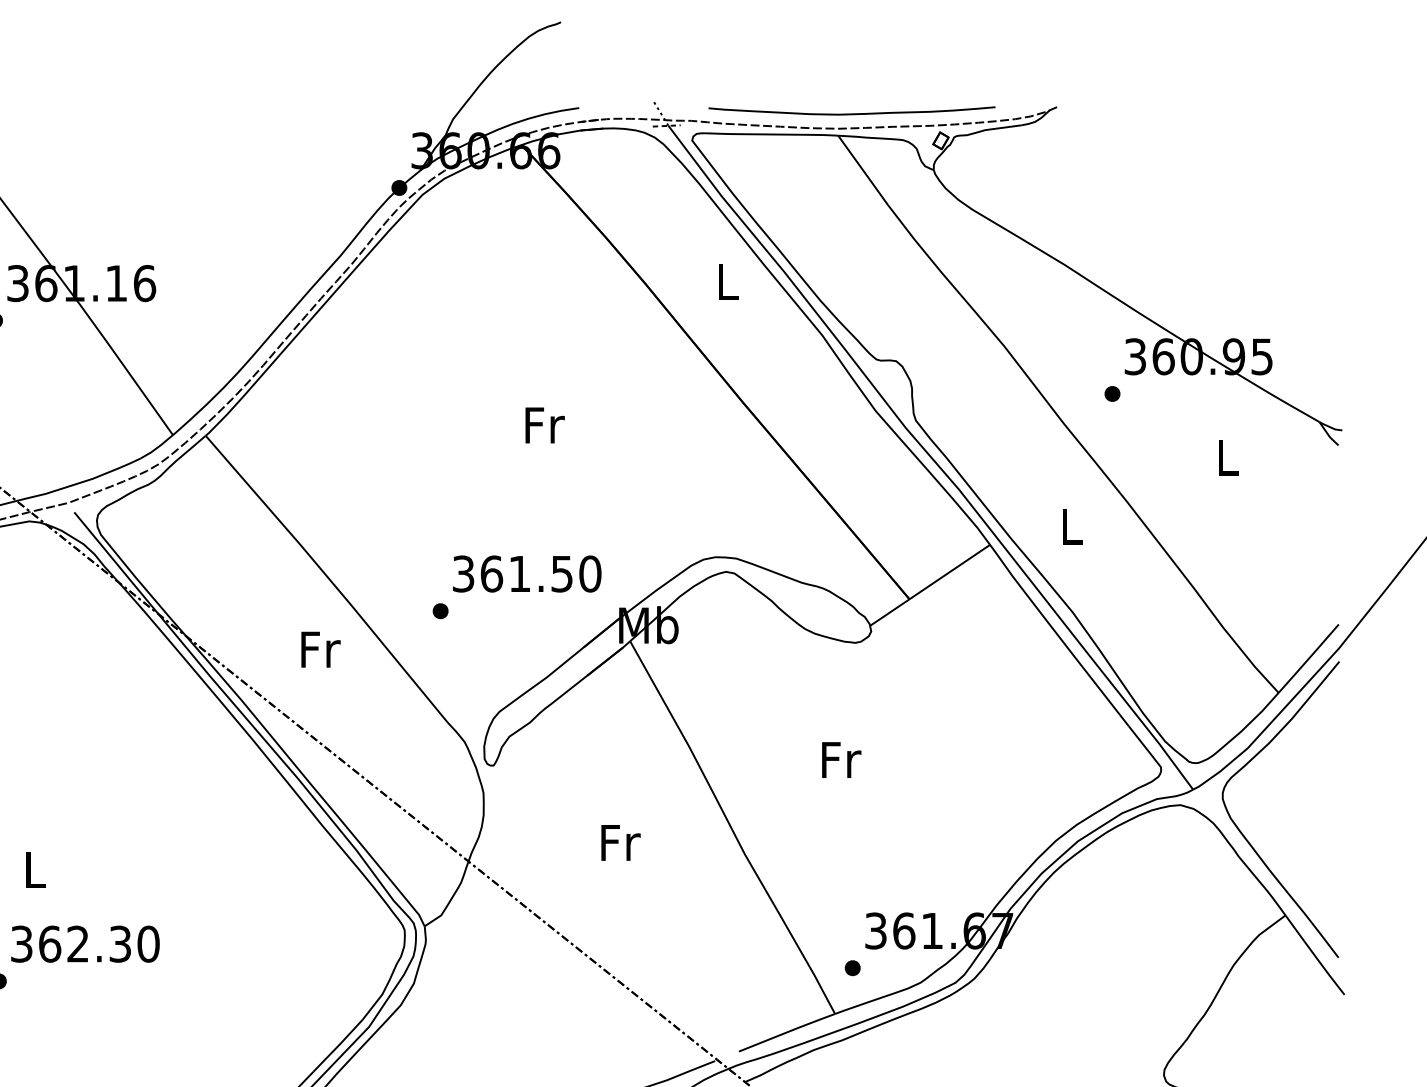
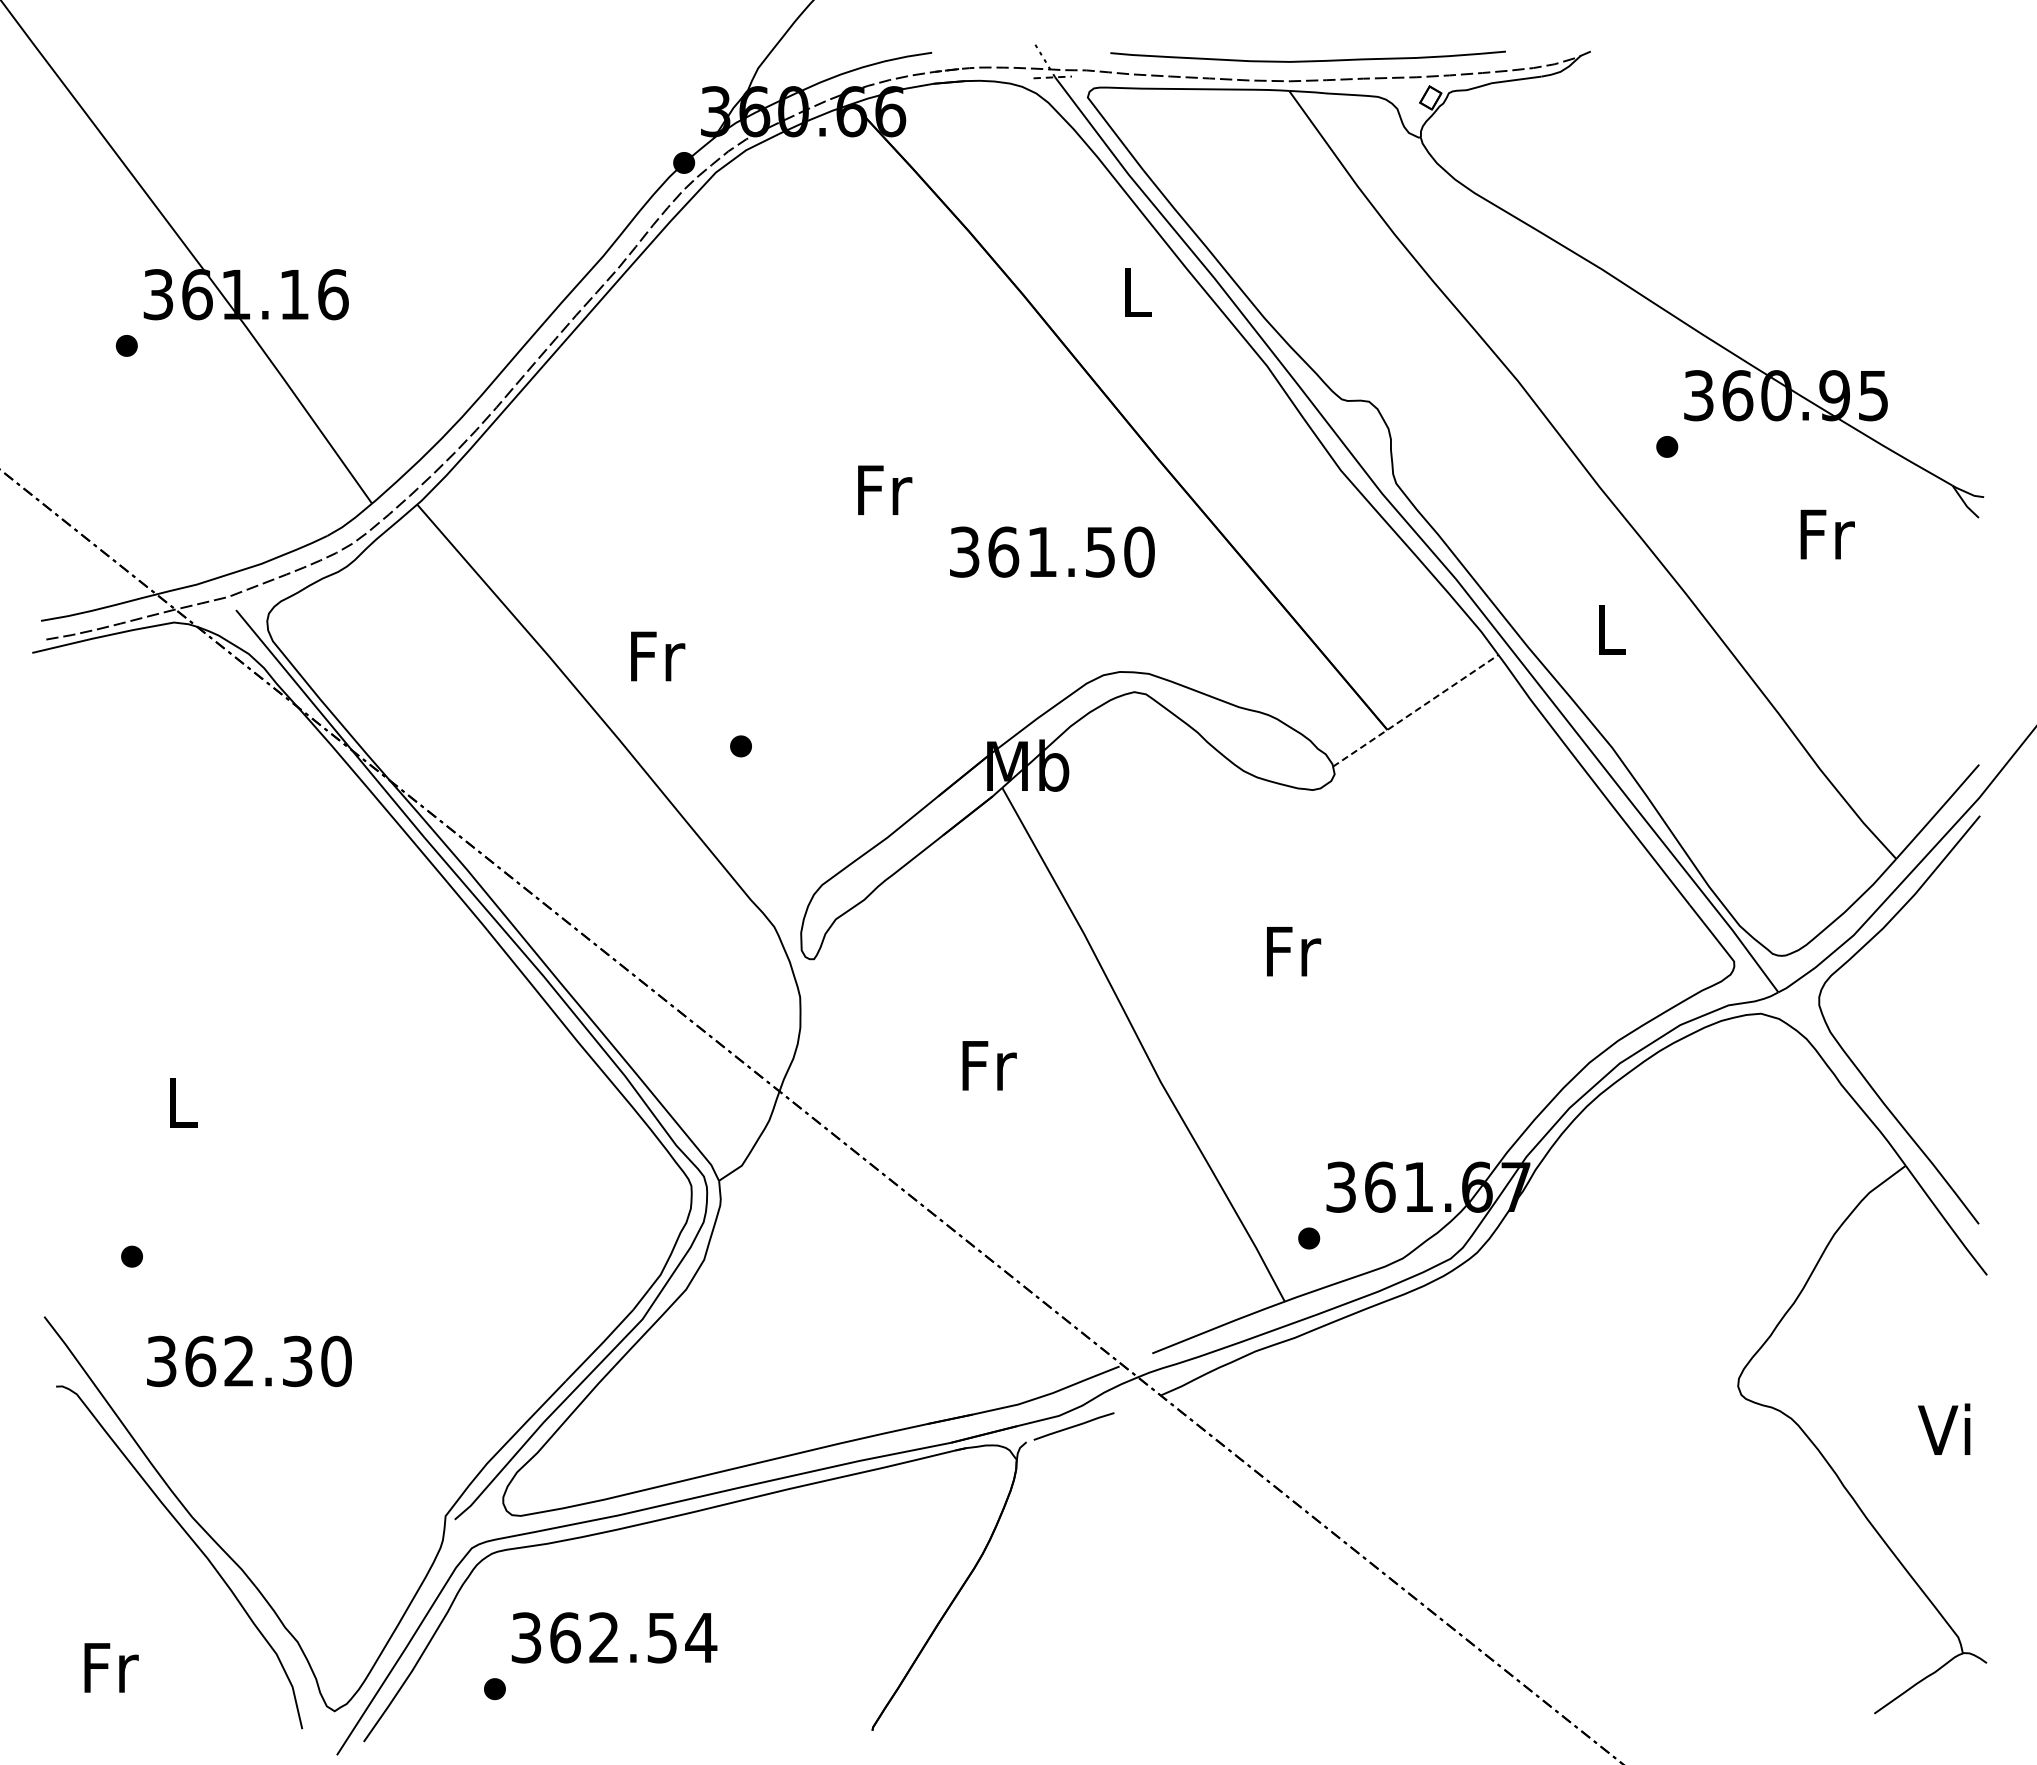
text: (1228, 457) -> (1827, 534), L -> Fr
text: (527, 573) -> (1052, 551), moved
line: (929, 585) -> (1415, 710), solid -> dashed
text: (321, 649) -> (658, 656), moved
text: (85, 944) -> (249, 1361), moved

